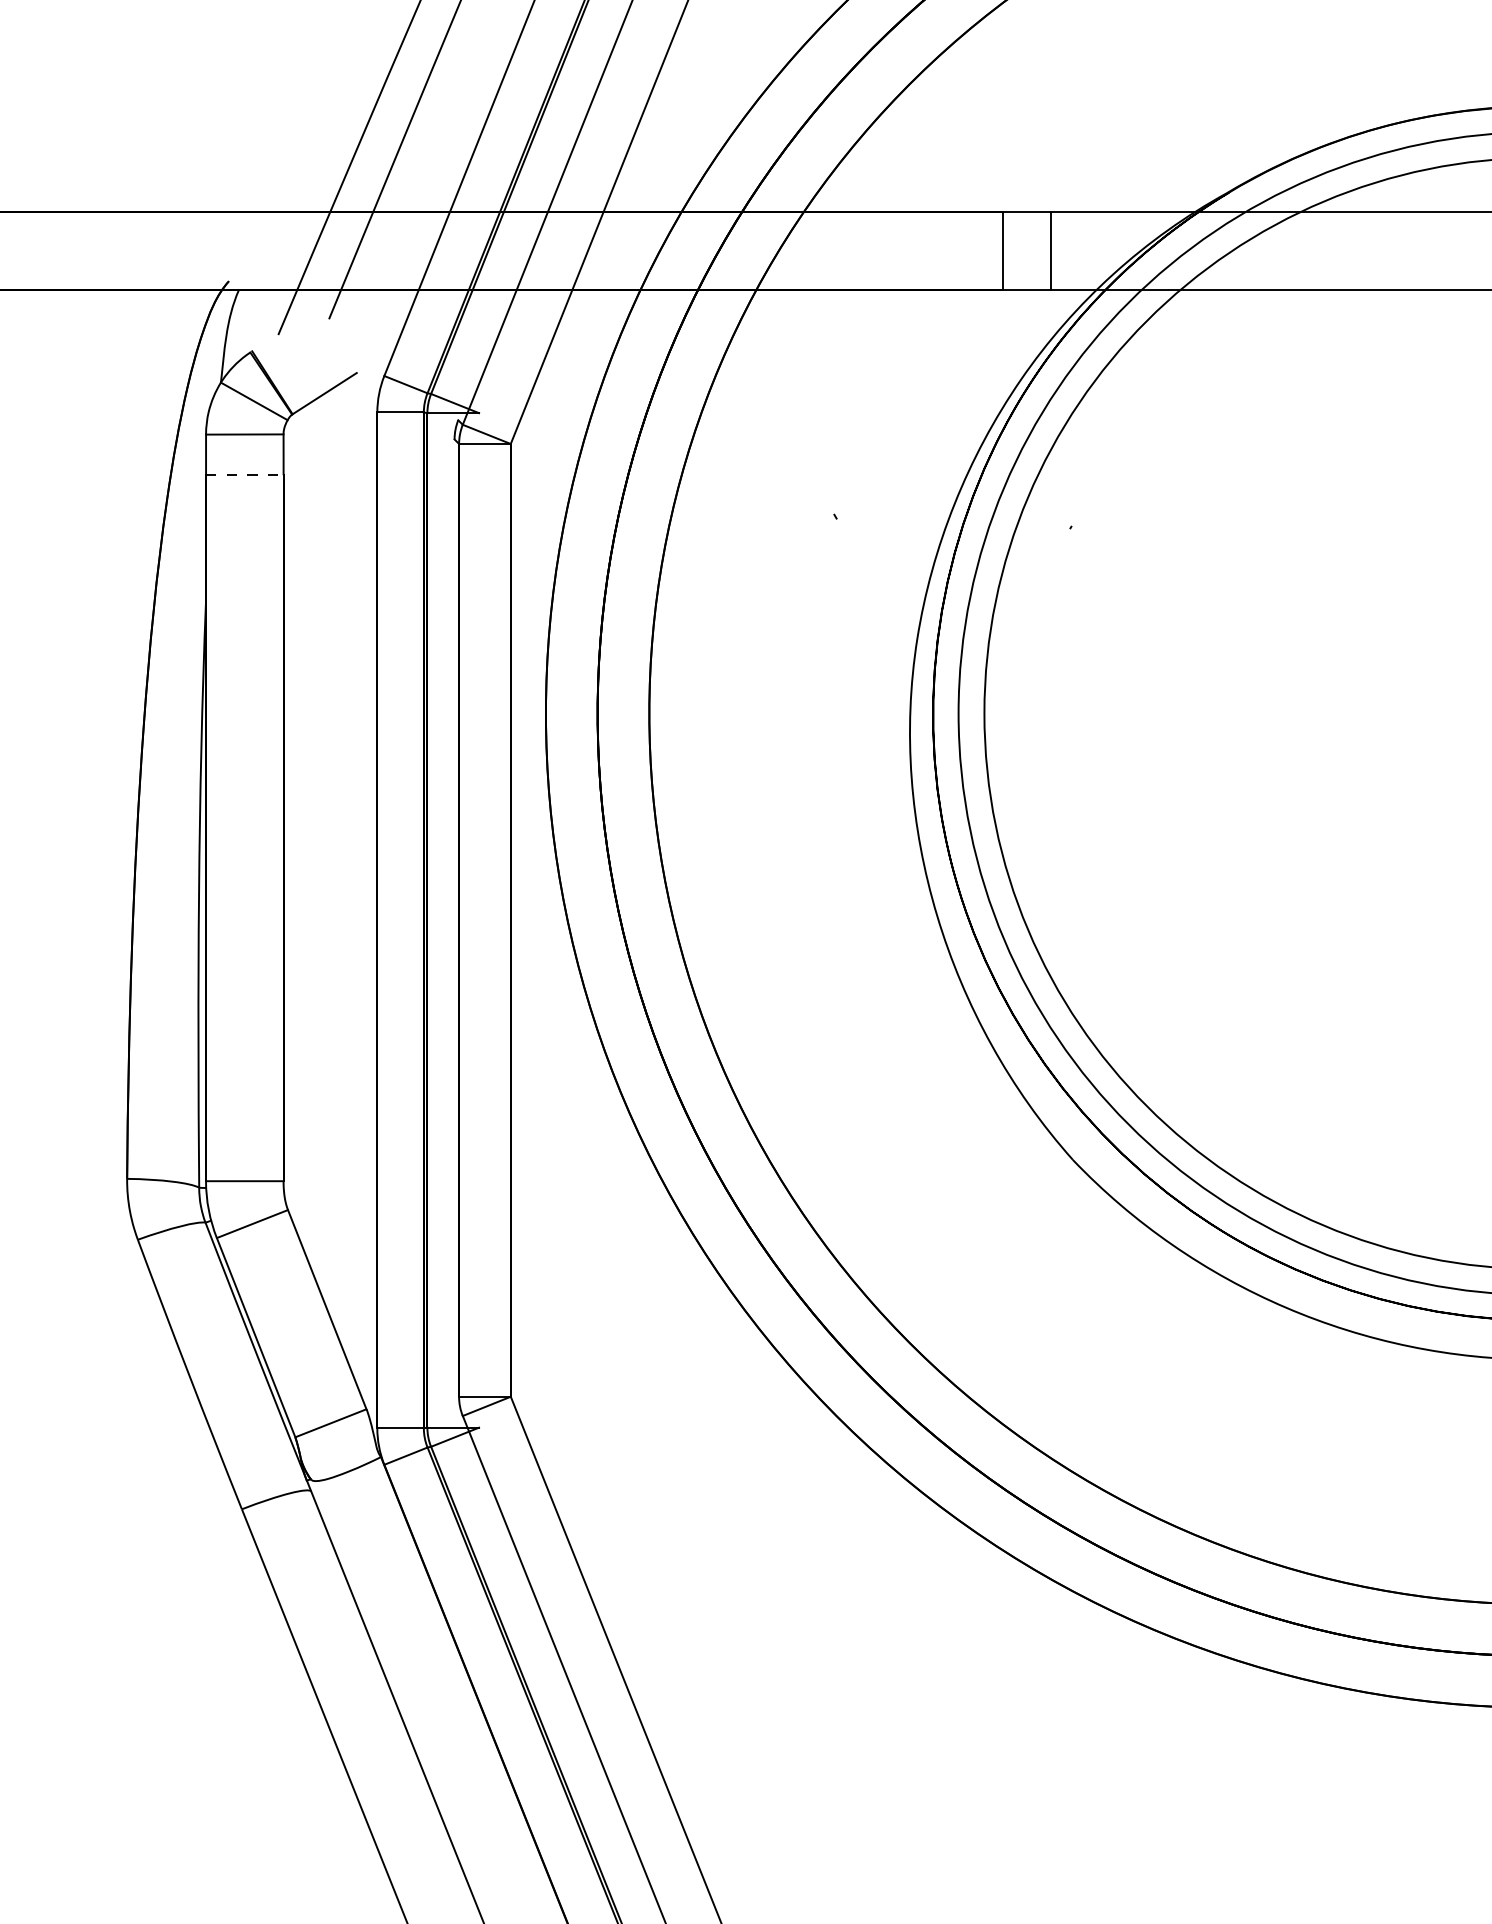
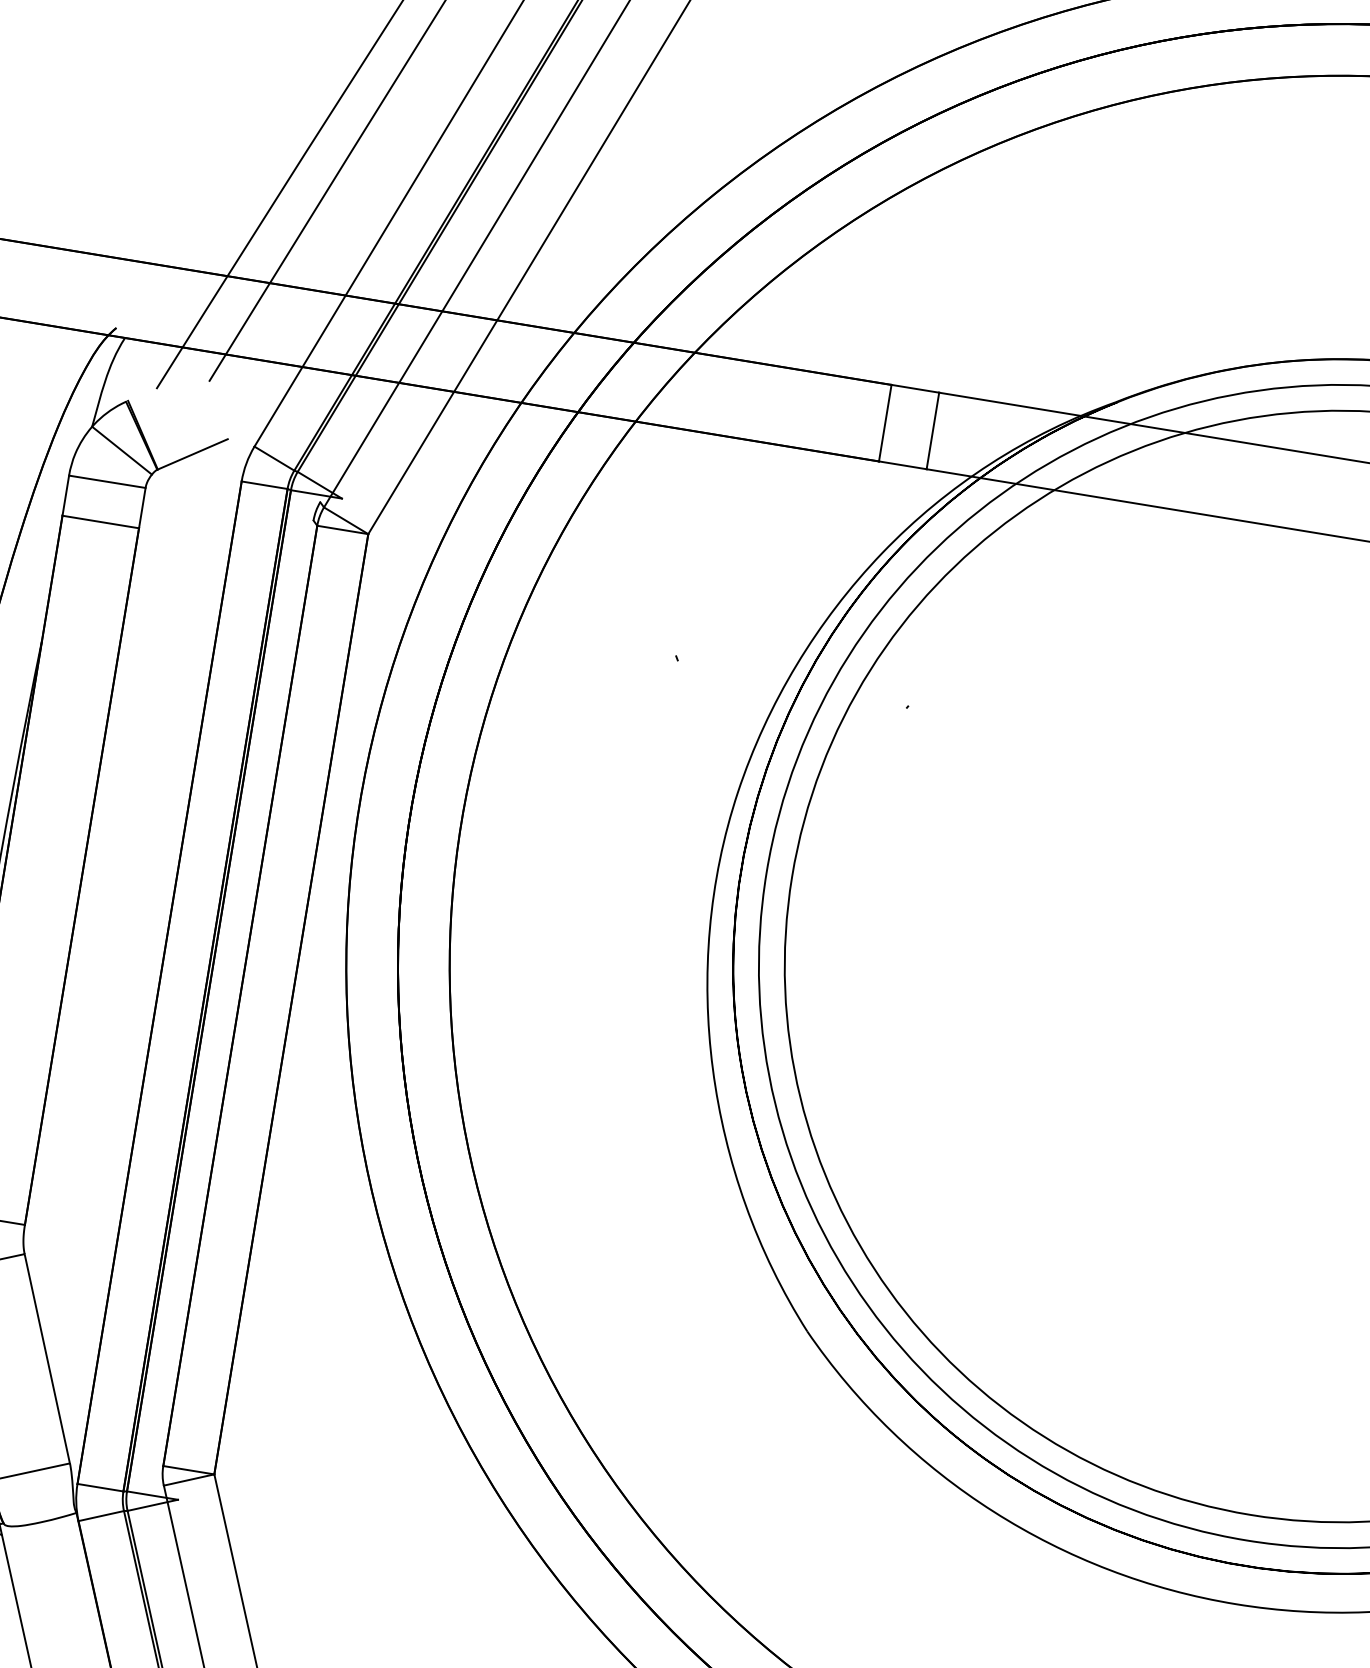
line: (244, 475) -> (100, 522), dashed -> solid

